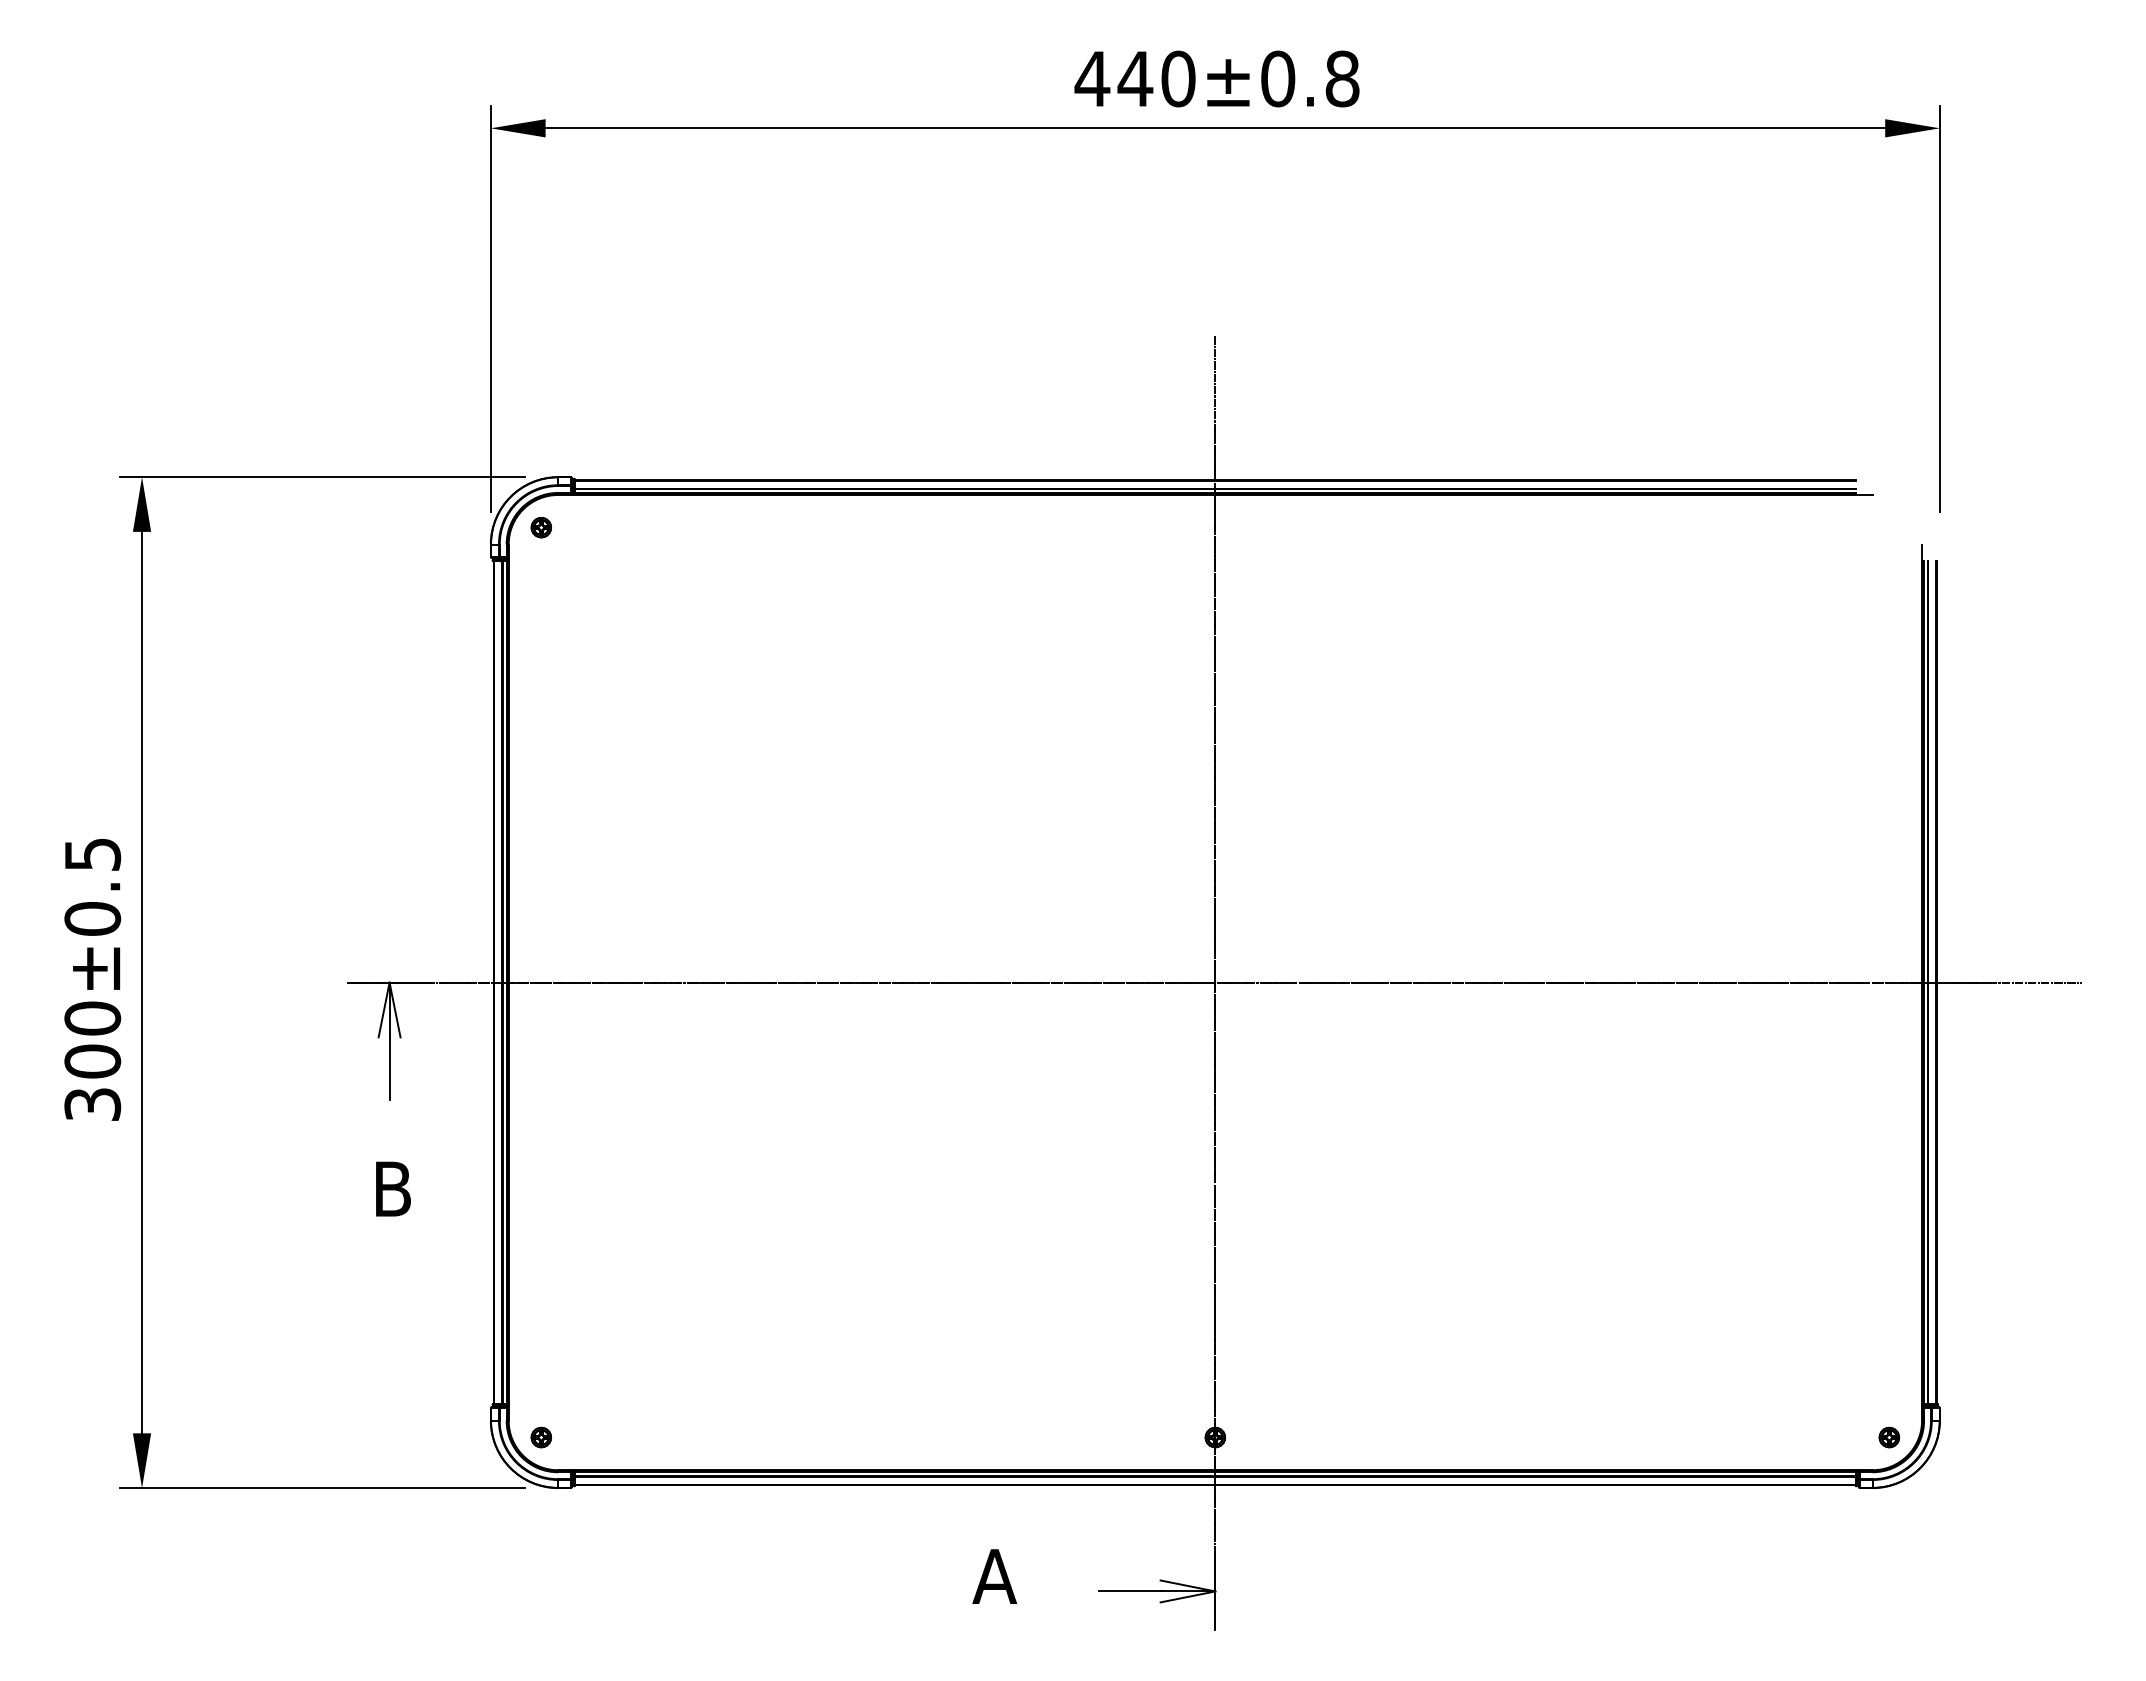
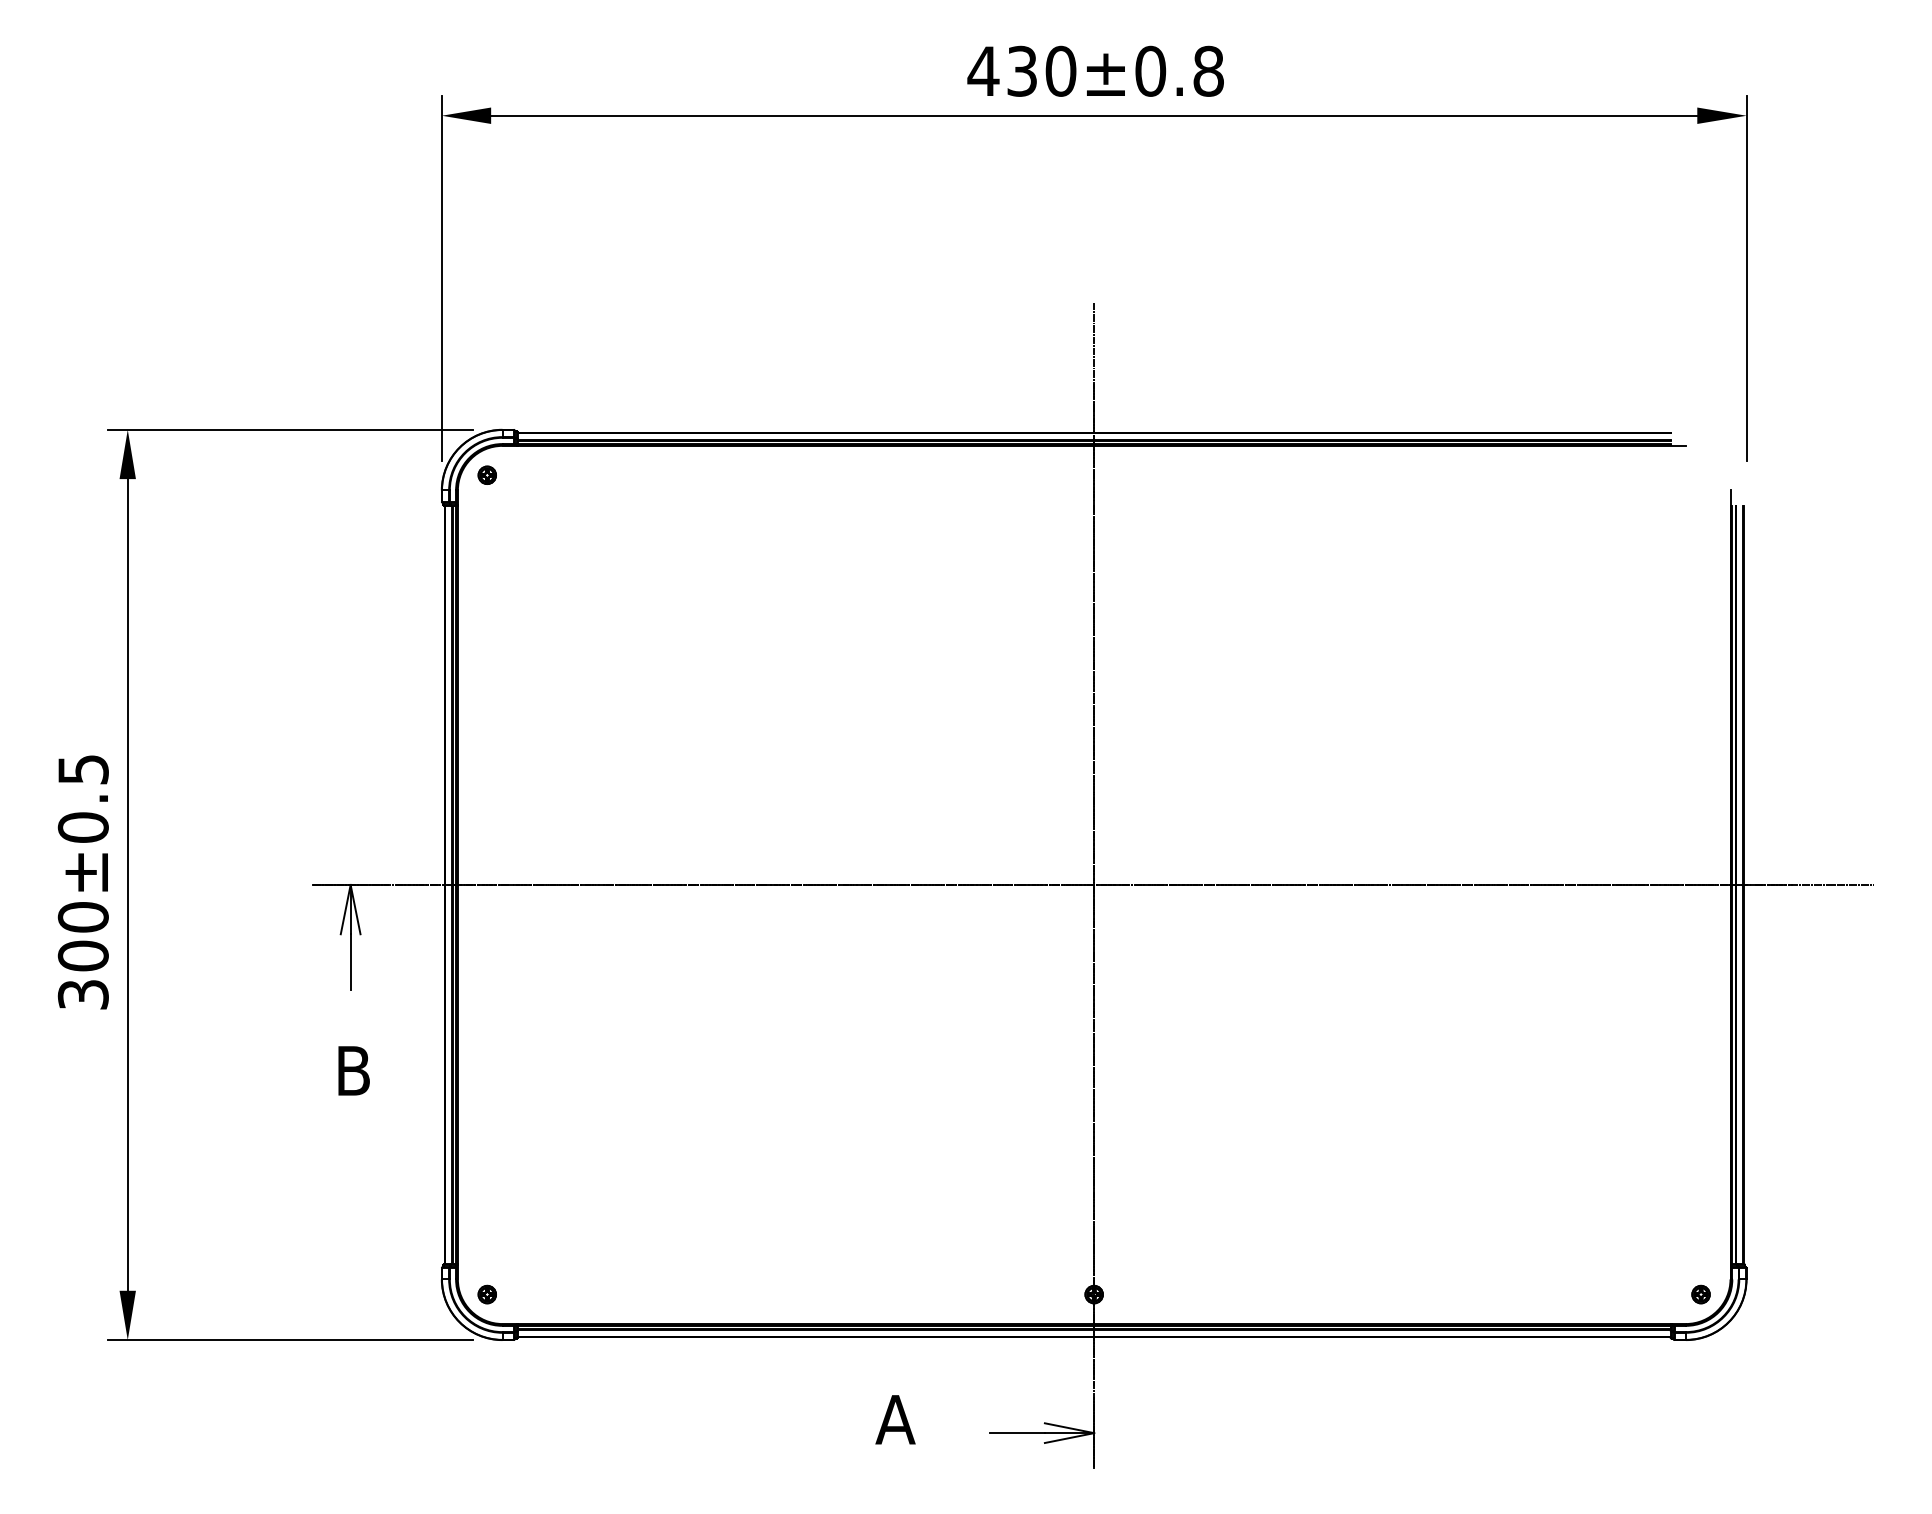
text: (1135, 78) -> (1022, 70), 440±0.8 -> 430±0.8

